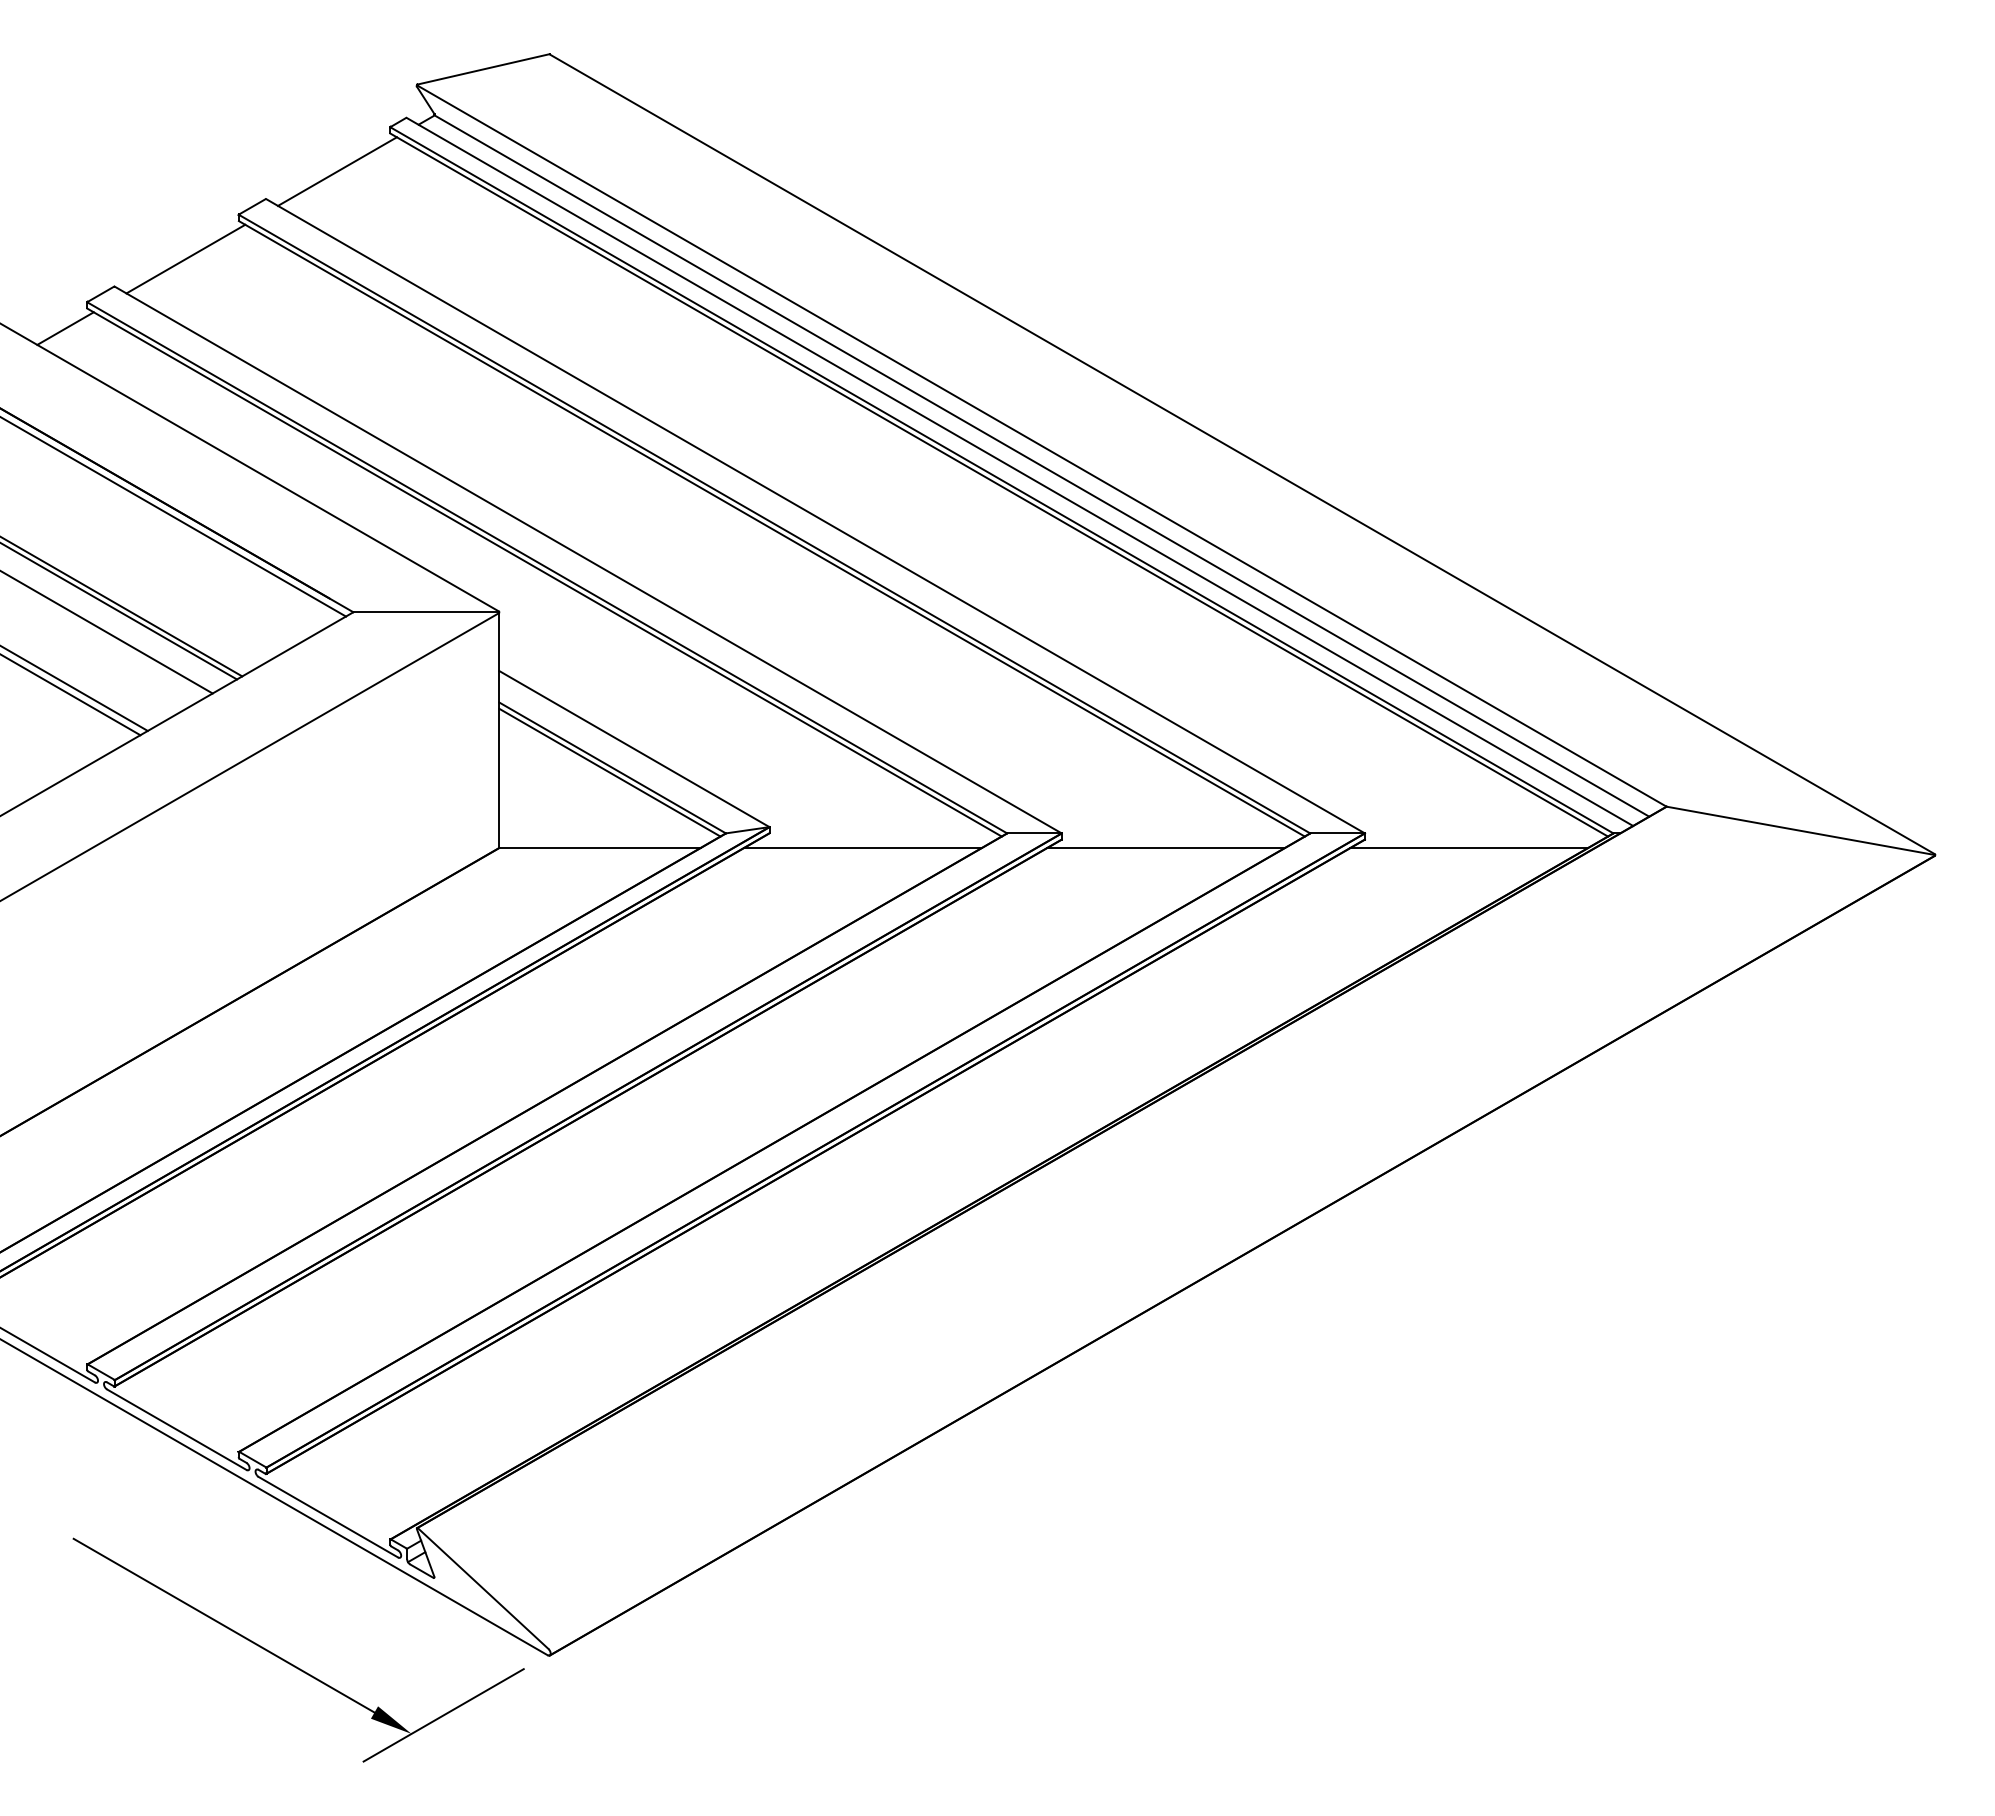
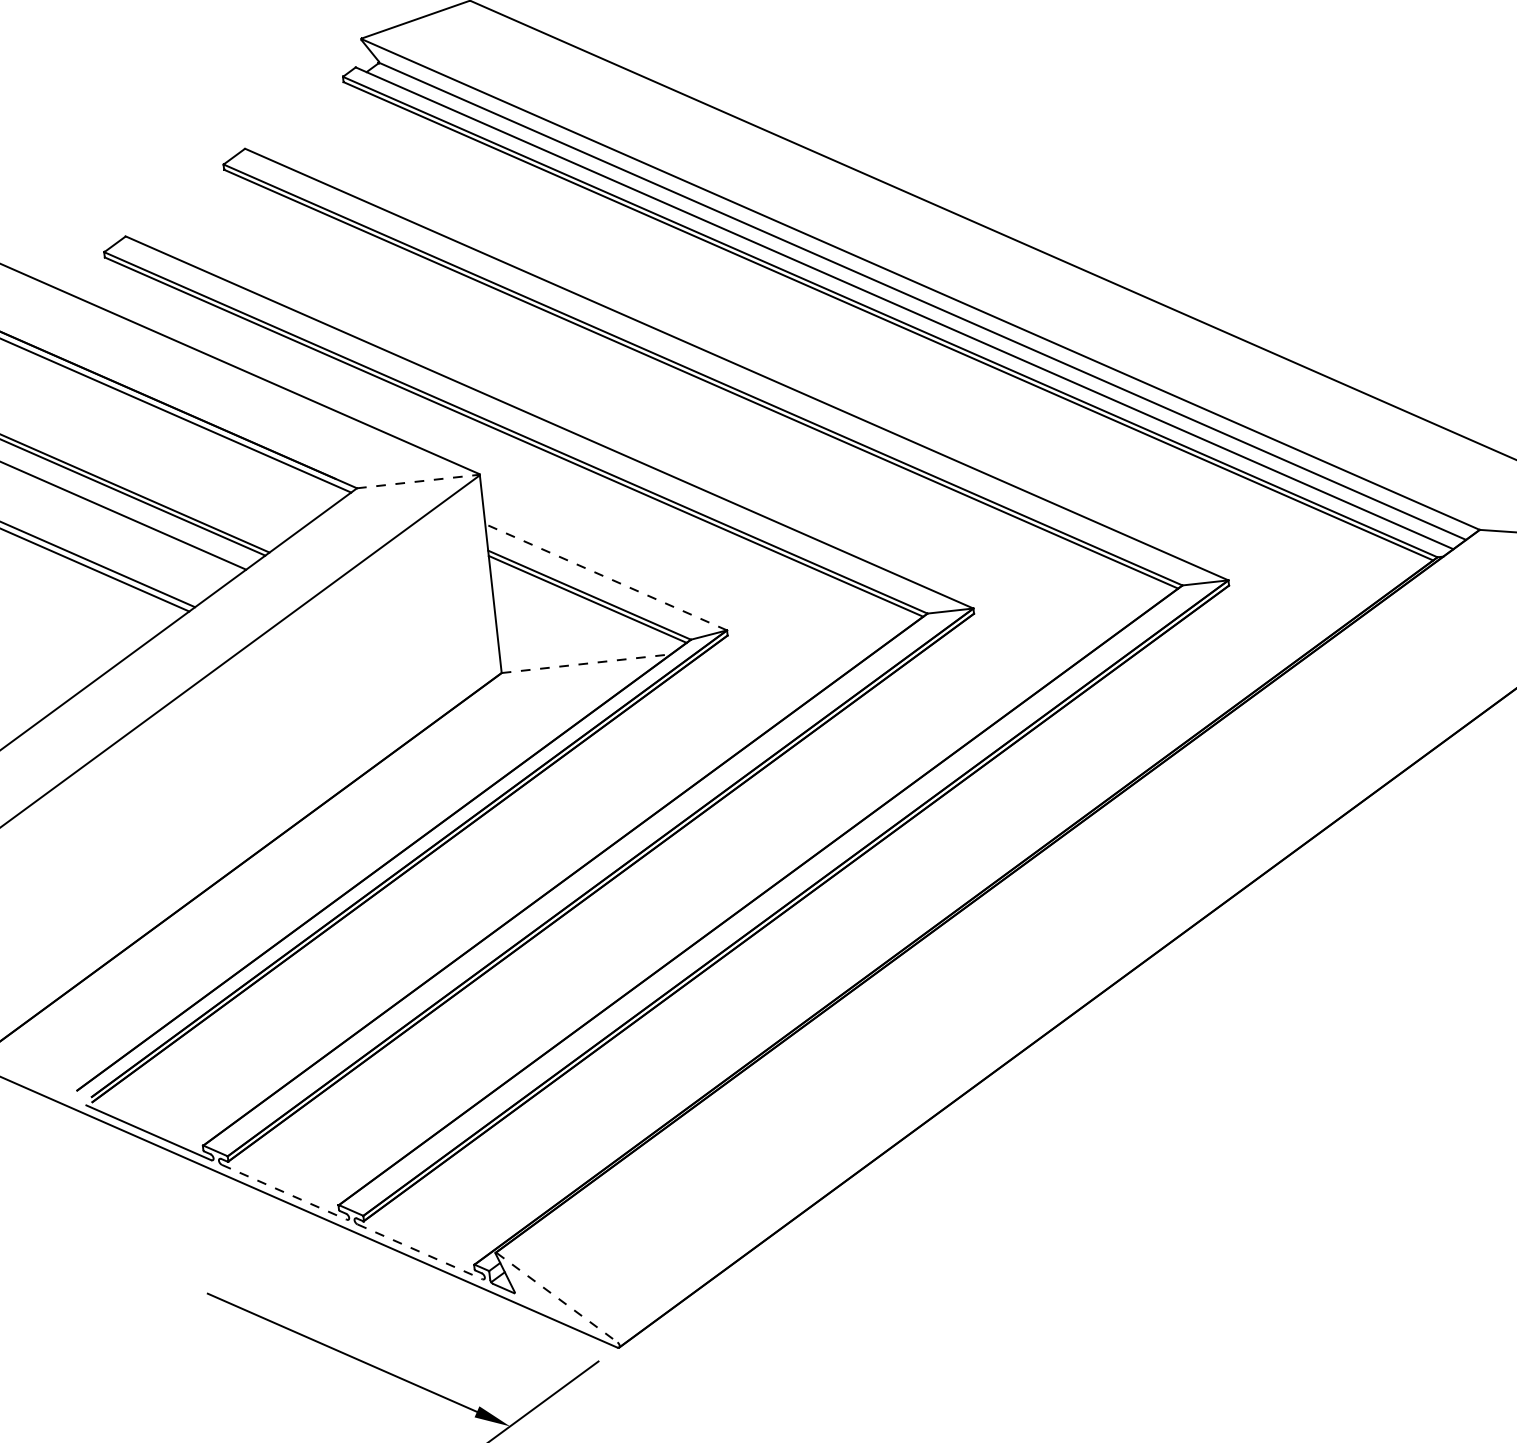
line: (336, 171) -> (301, 119), removed
line: (185, 258) -> (182, 206), removed
line: (65, 328) -> (88, 276), removed
line: (426, 612) -> (418, 481), solid -> dashed
line: (634, 748) -> (606, 576), solid -> dashed
line: (600, 848) -> (586, 664), solid -> dashed
line: (862, 848) -> (807, 639), removed
line: (1166, 848) -> (1062, 611), removed
line: (1469, 848) -> (1317, 583), removed
line: (176, 1429) -> (284, 1192), solid -> dashed
line: (328, 1517) -> (420, 1252), solid -> dashed
line: (483, 1588) -> (557, 1297), solid -> dashed

